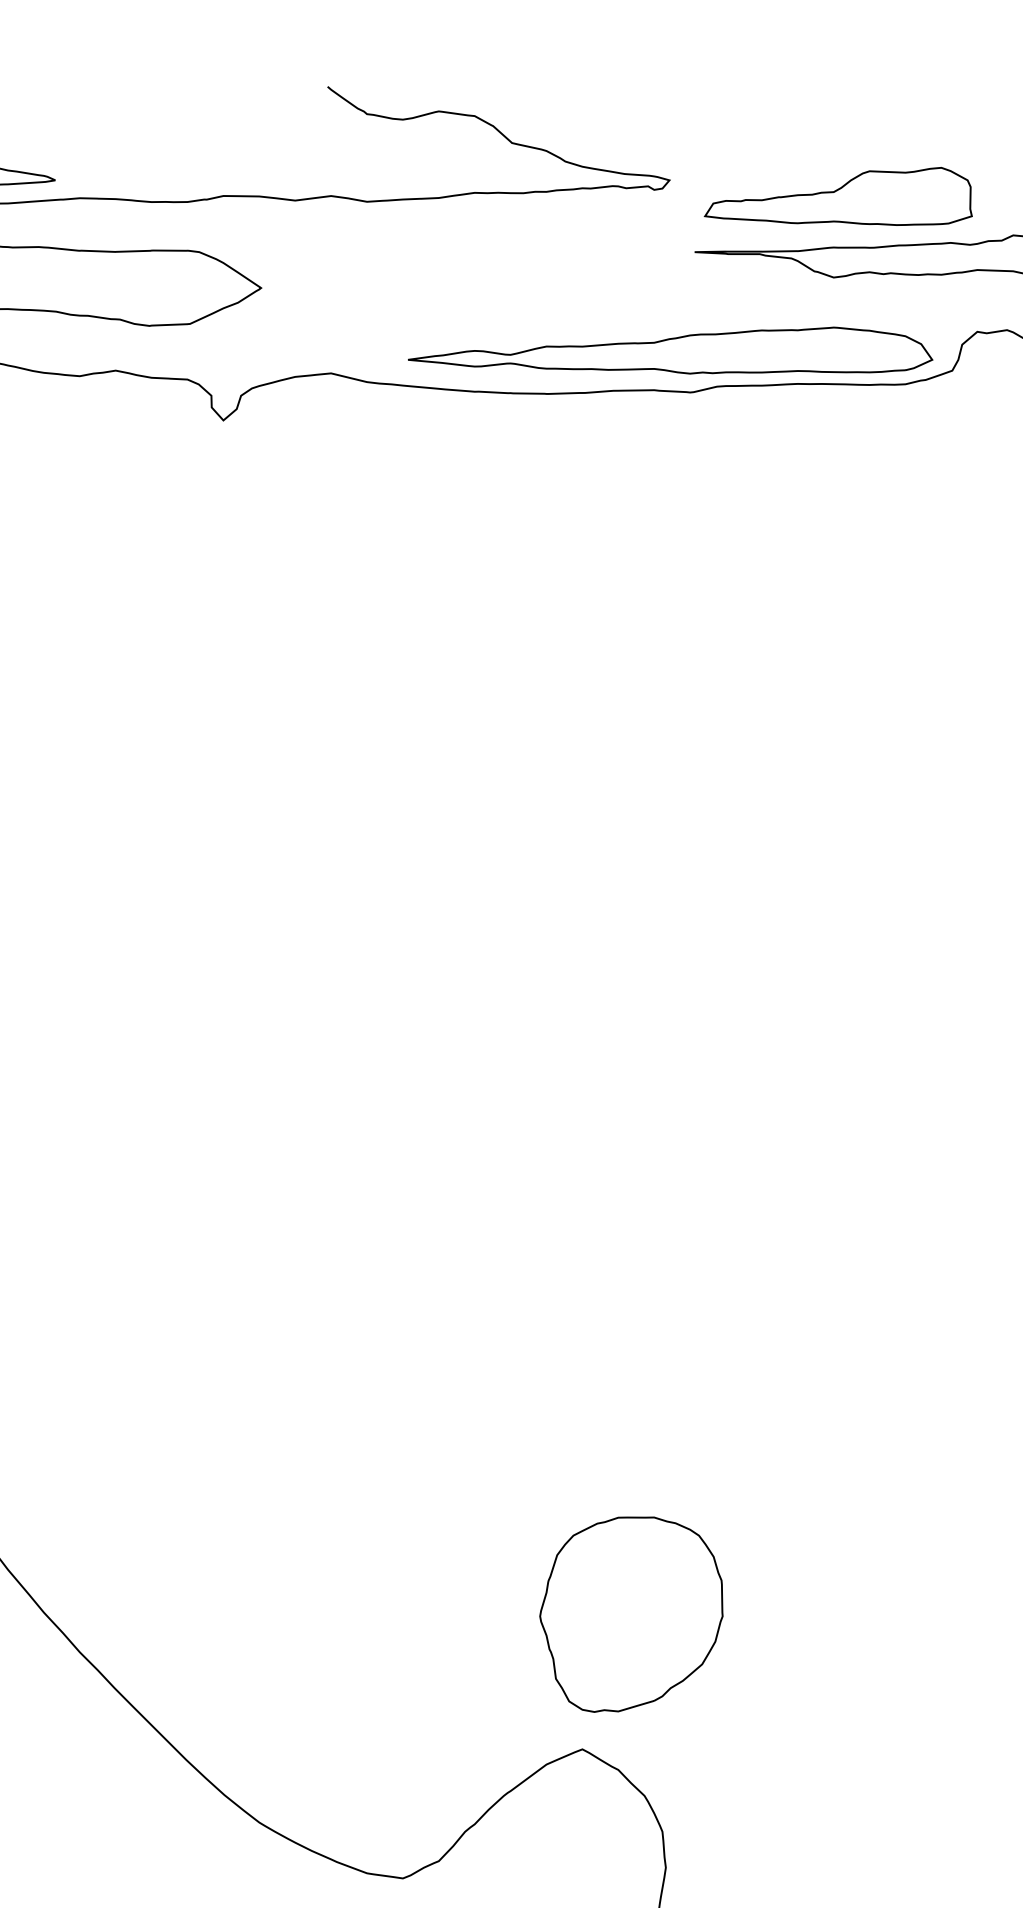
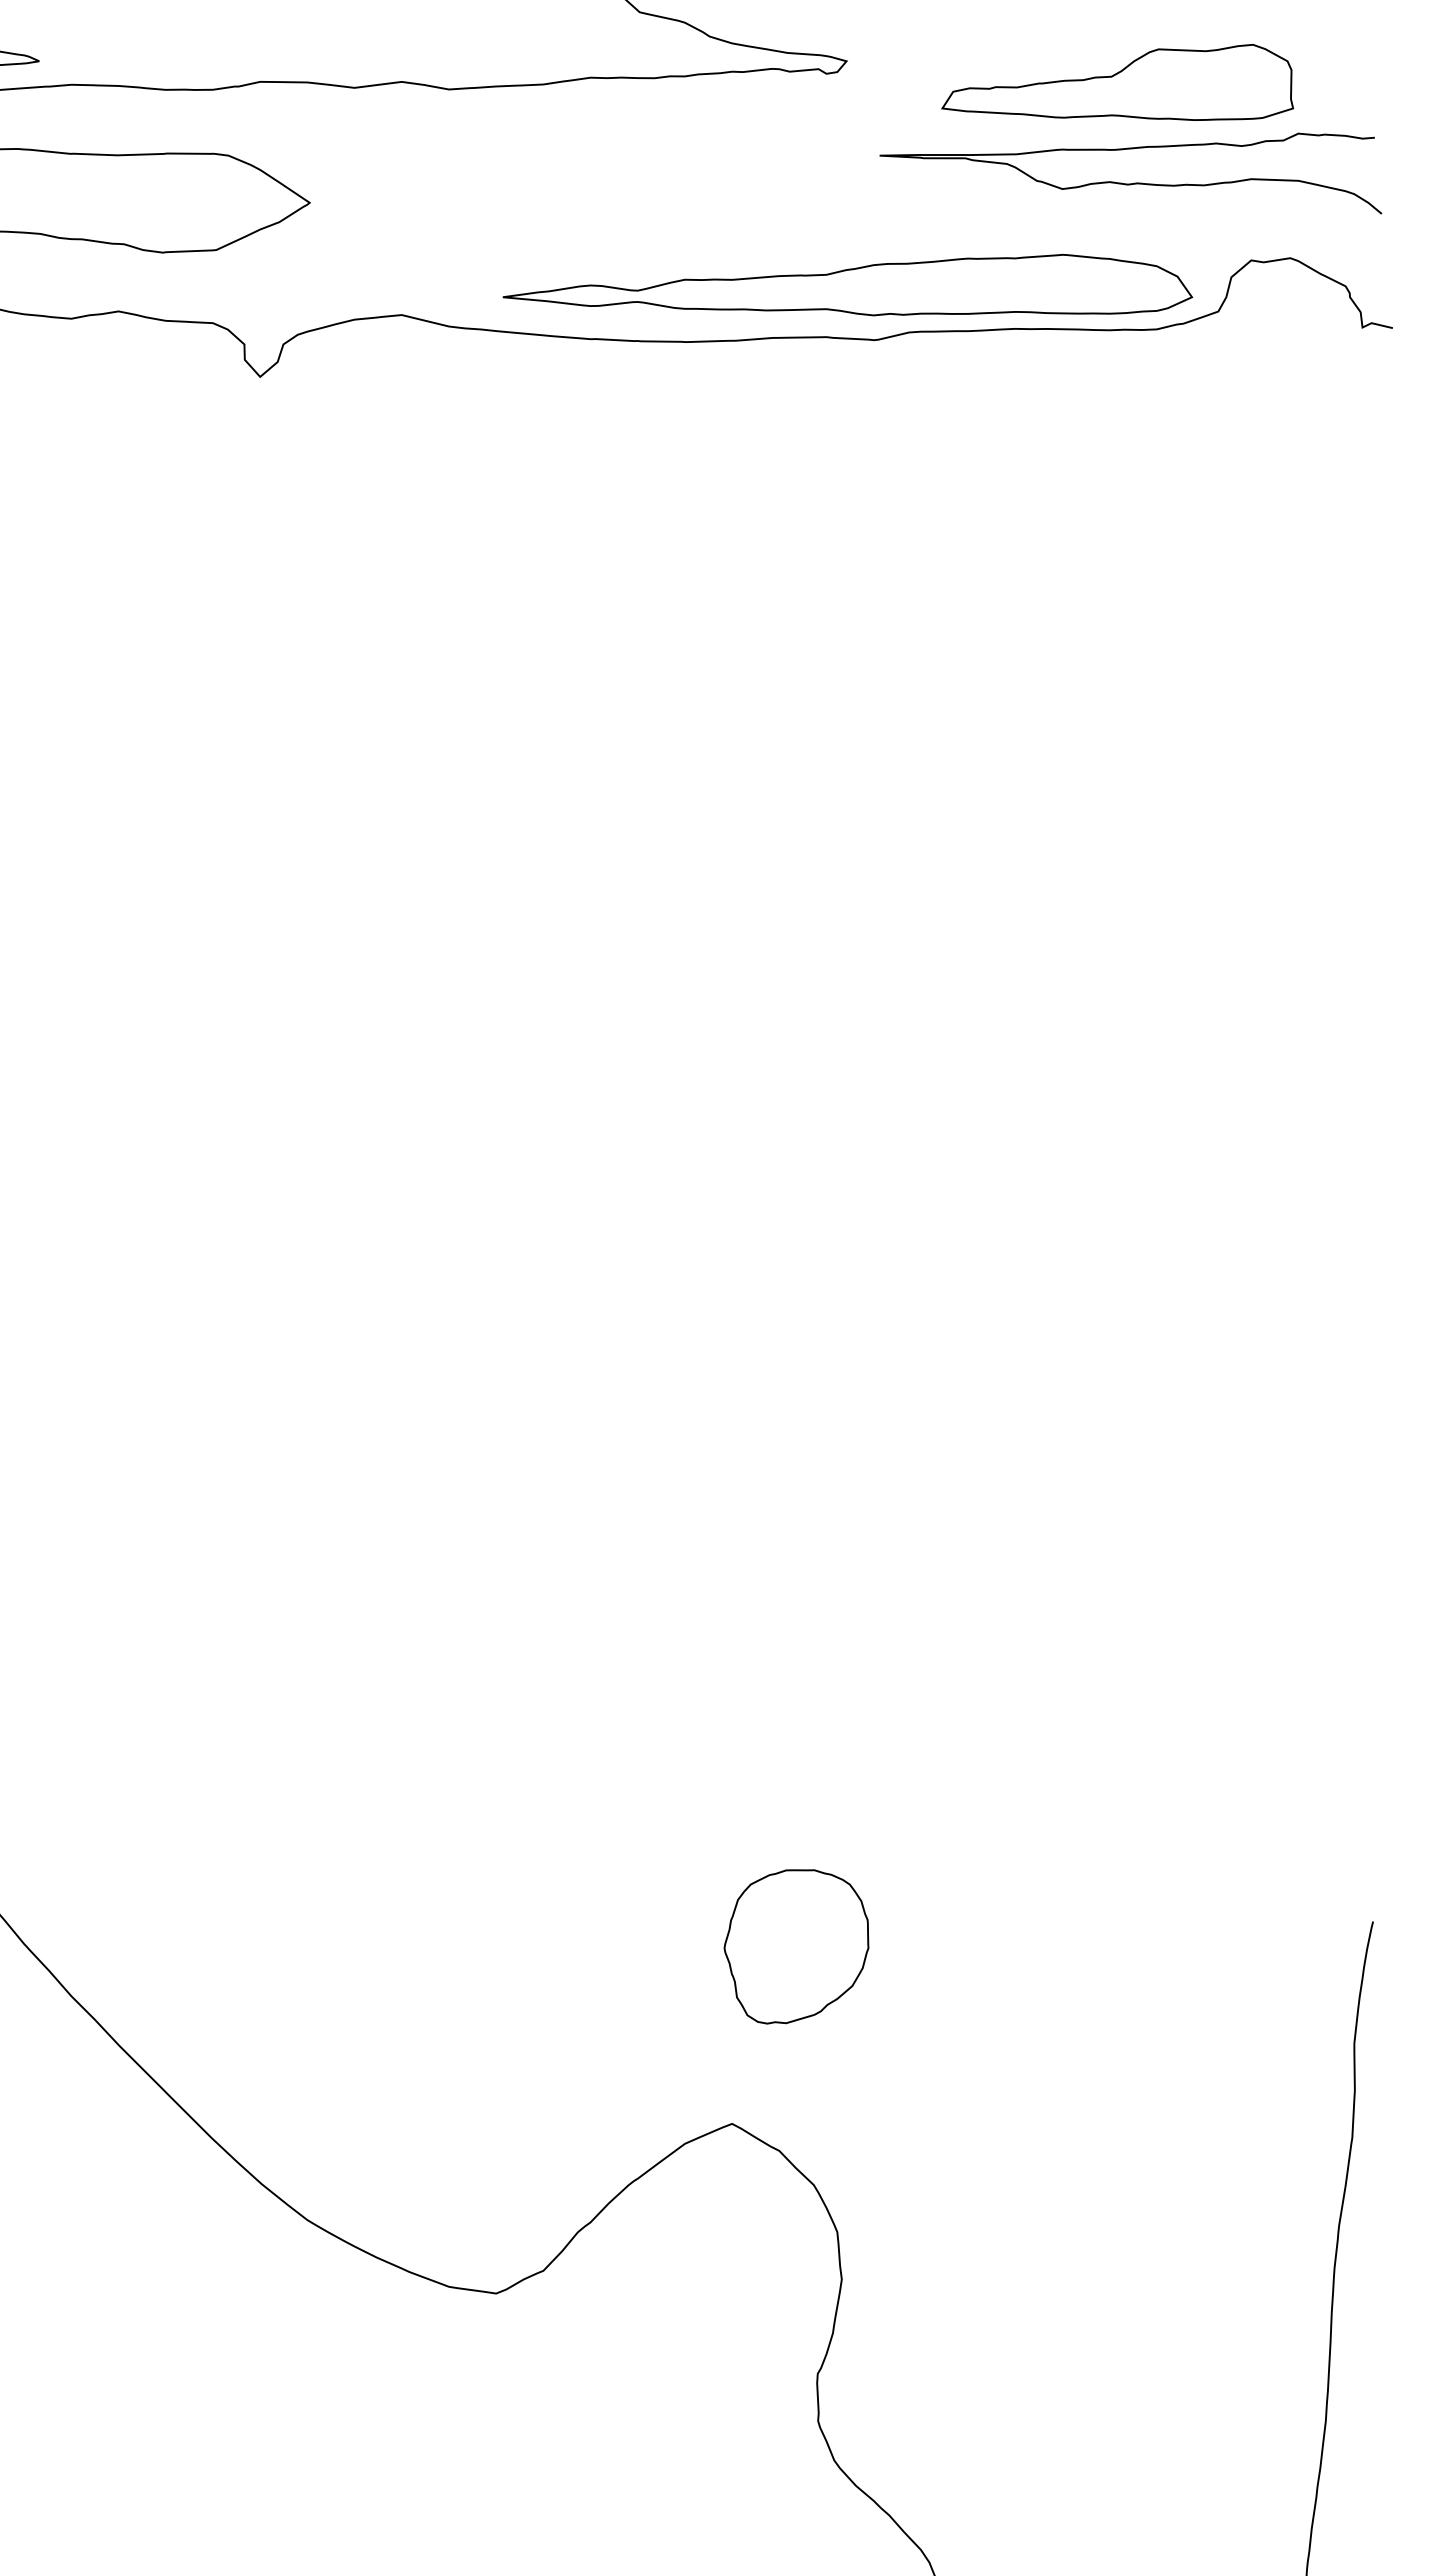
part: (838, 196) -> (1117, 82), moved
part: (631, 1614) -> (796, 1946), size x0.6

